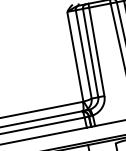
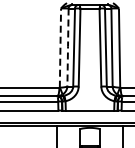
line: (84, 54) -> (68, 47), solid -> dashed
line: (75, 57) -> (60, 48), solid -> dashed

